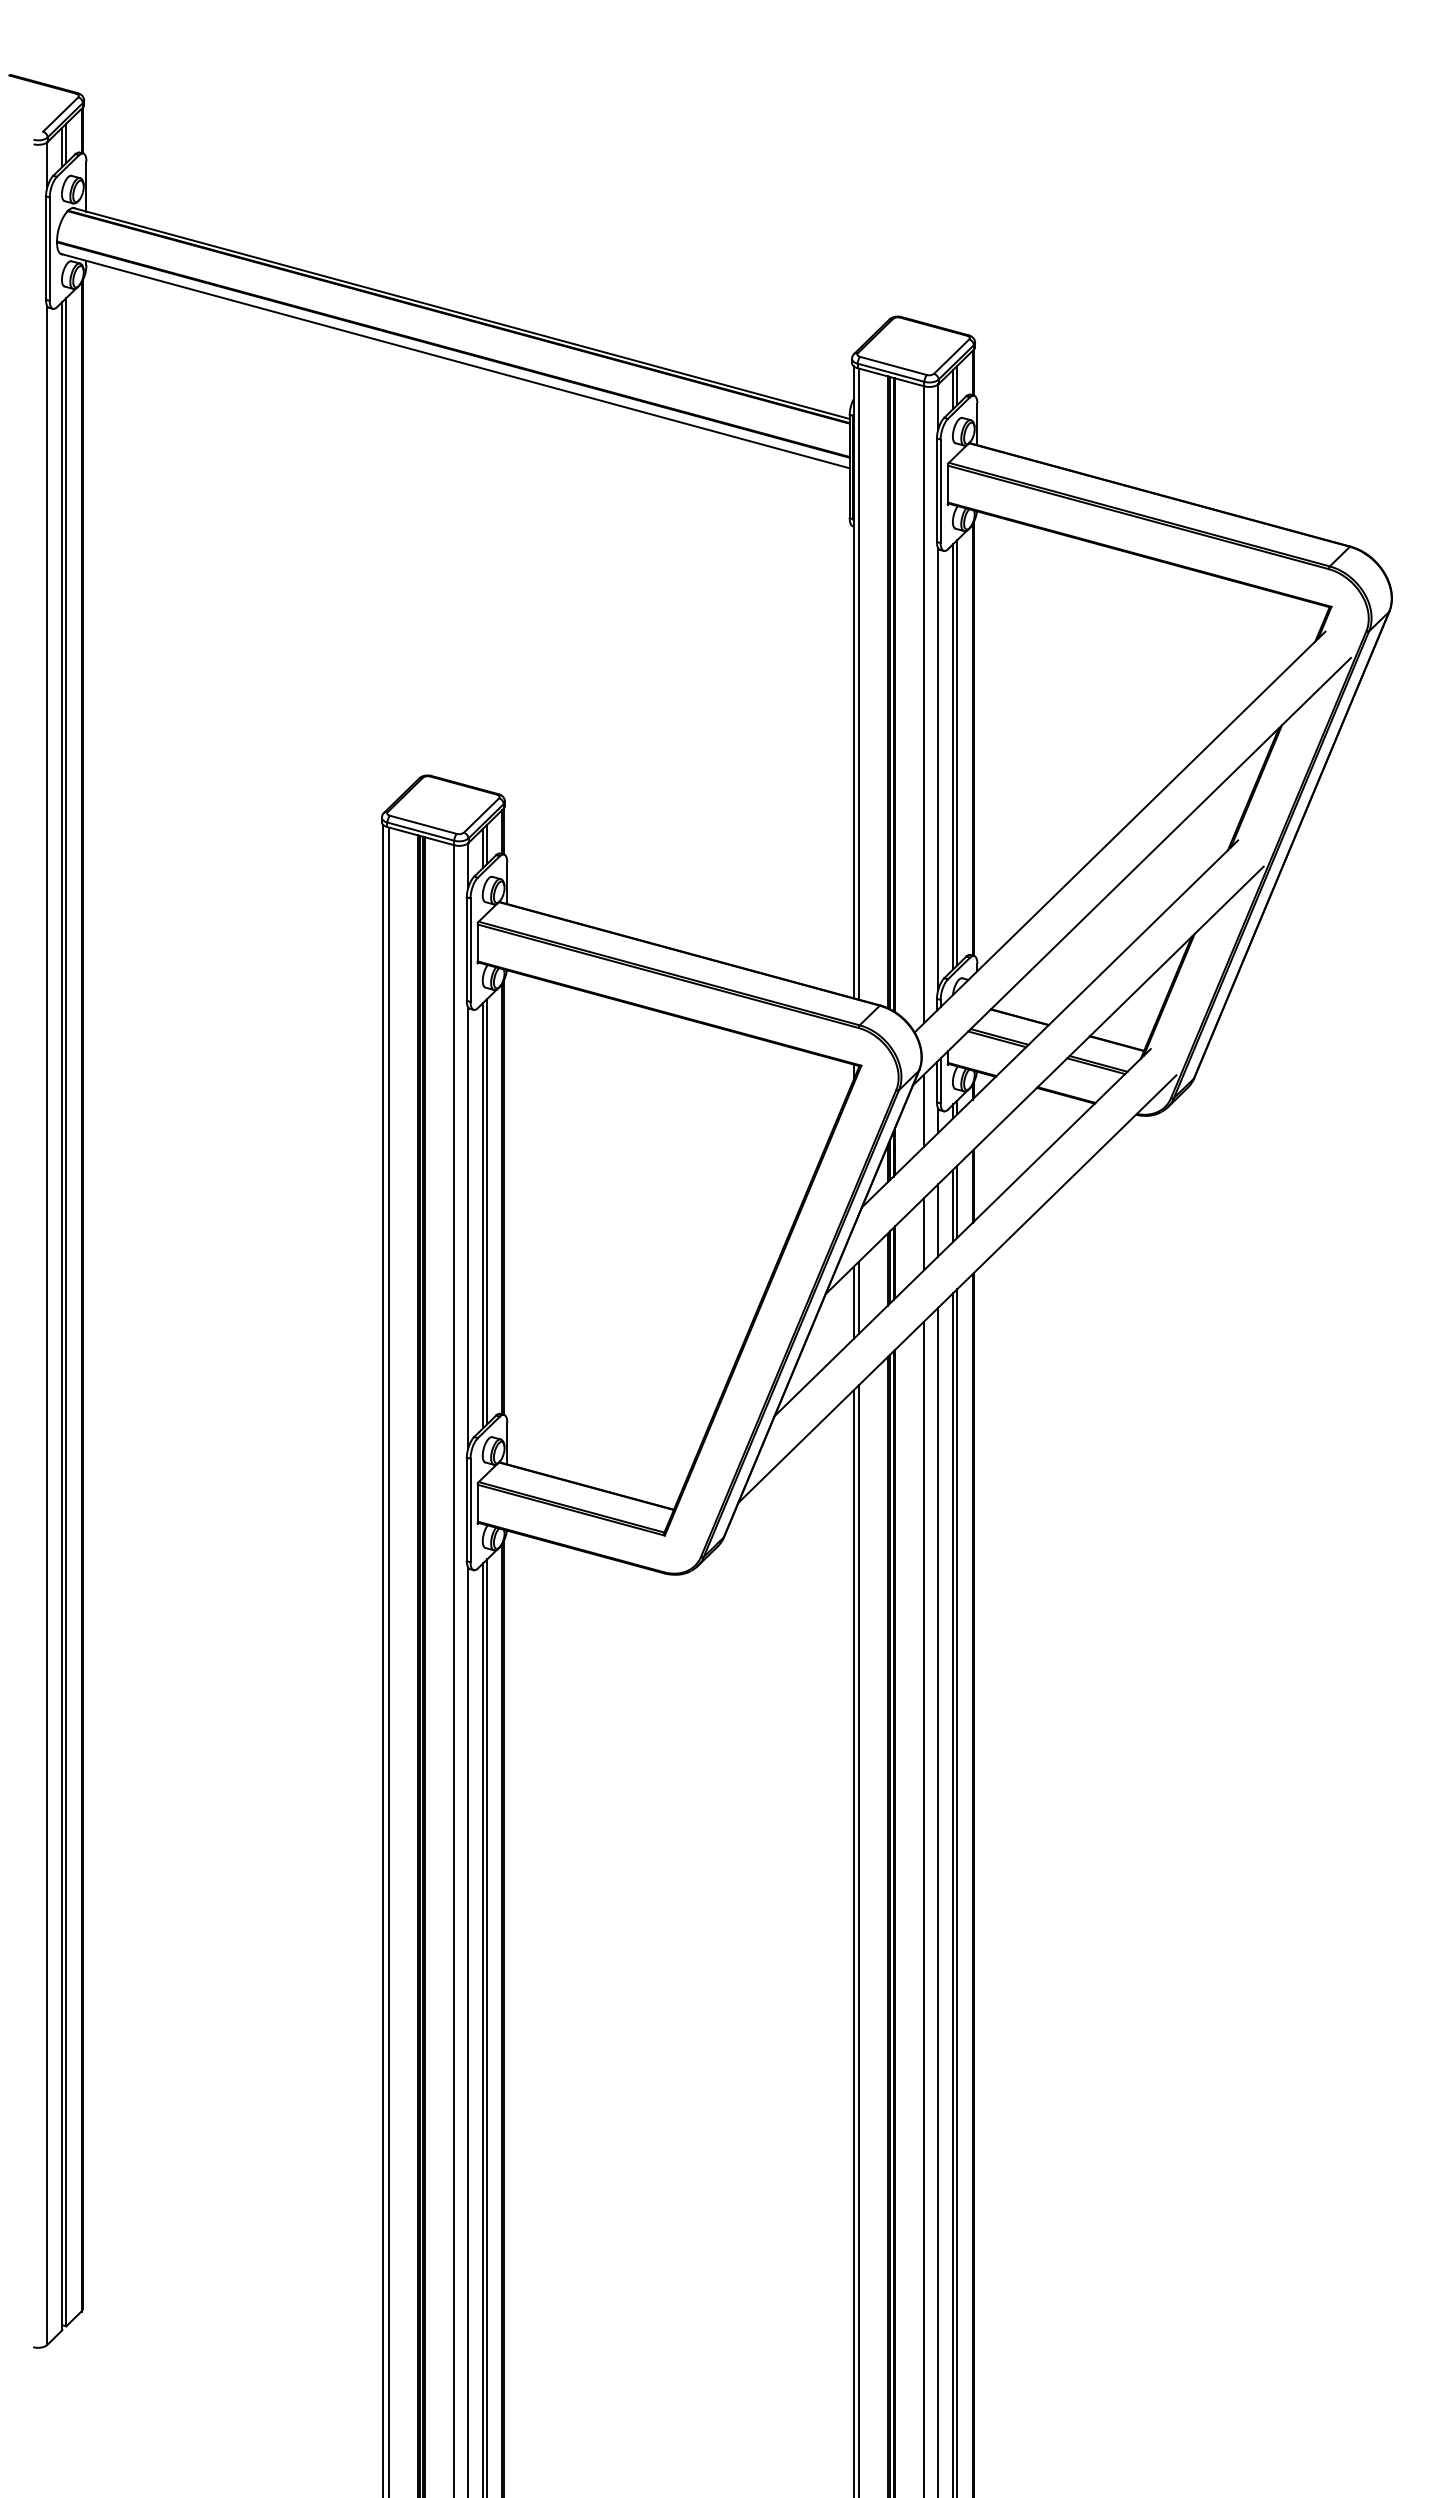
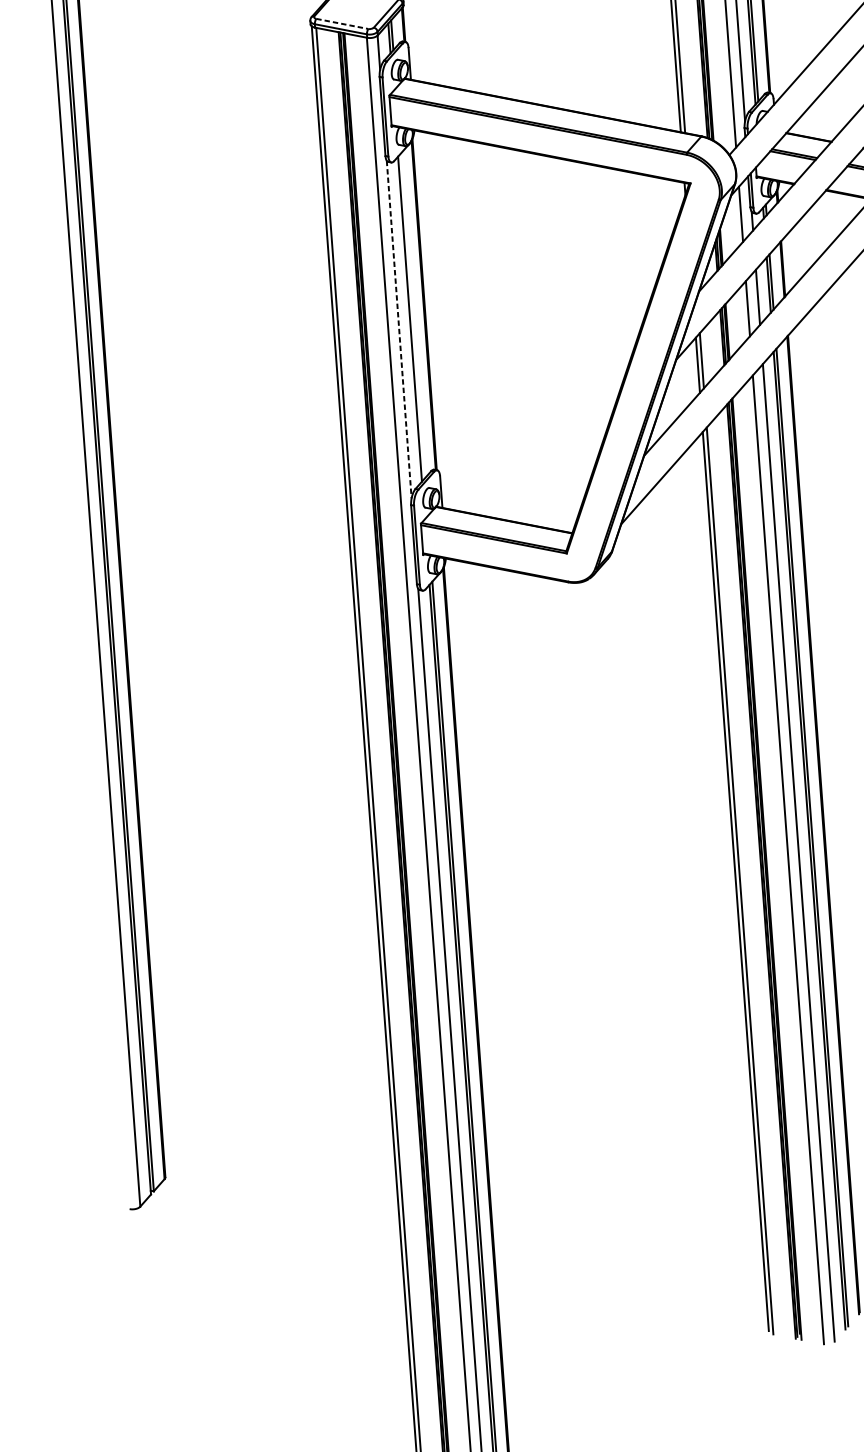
line: (423, 824) -> (342, 23), solid -> dashed
line: (487, 1211) -> (413, 315), removed
line: (468, 1228) -> (399, 329), solid -> dashed

